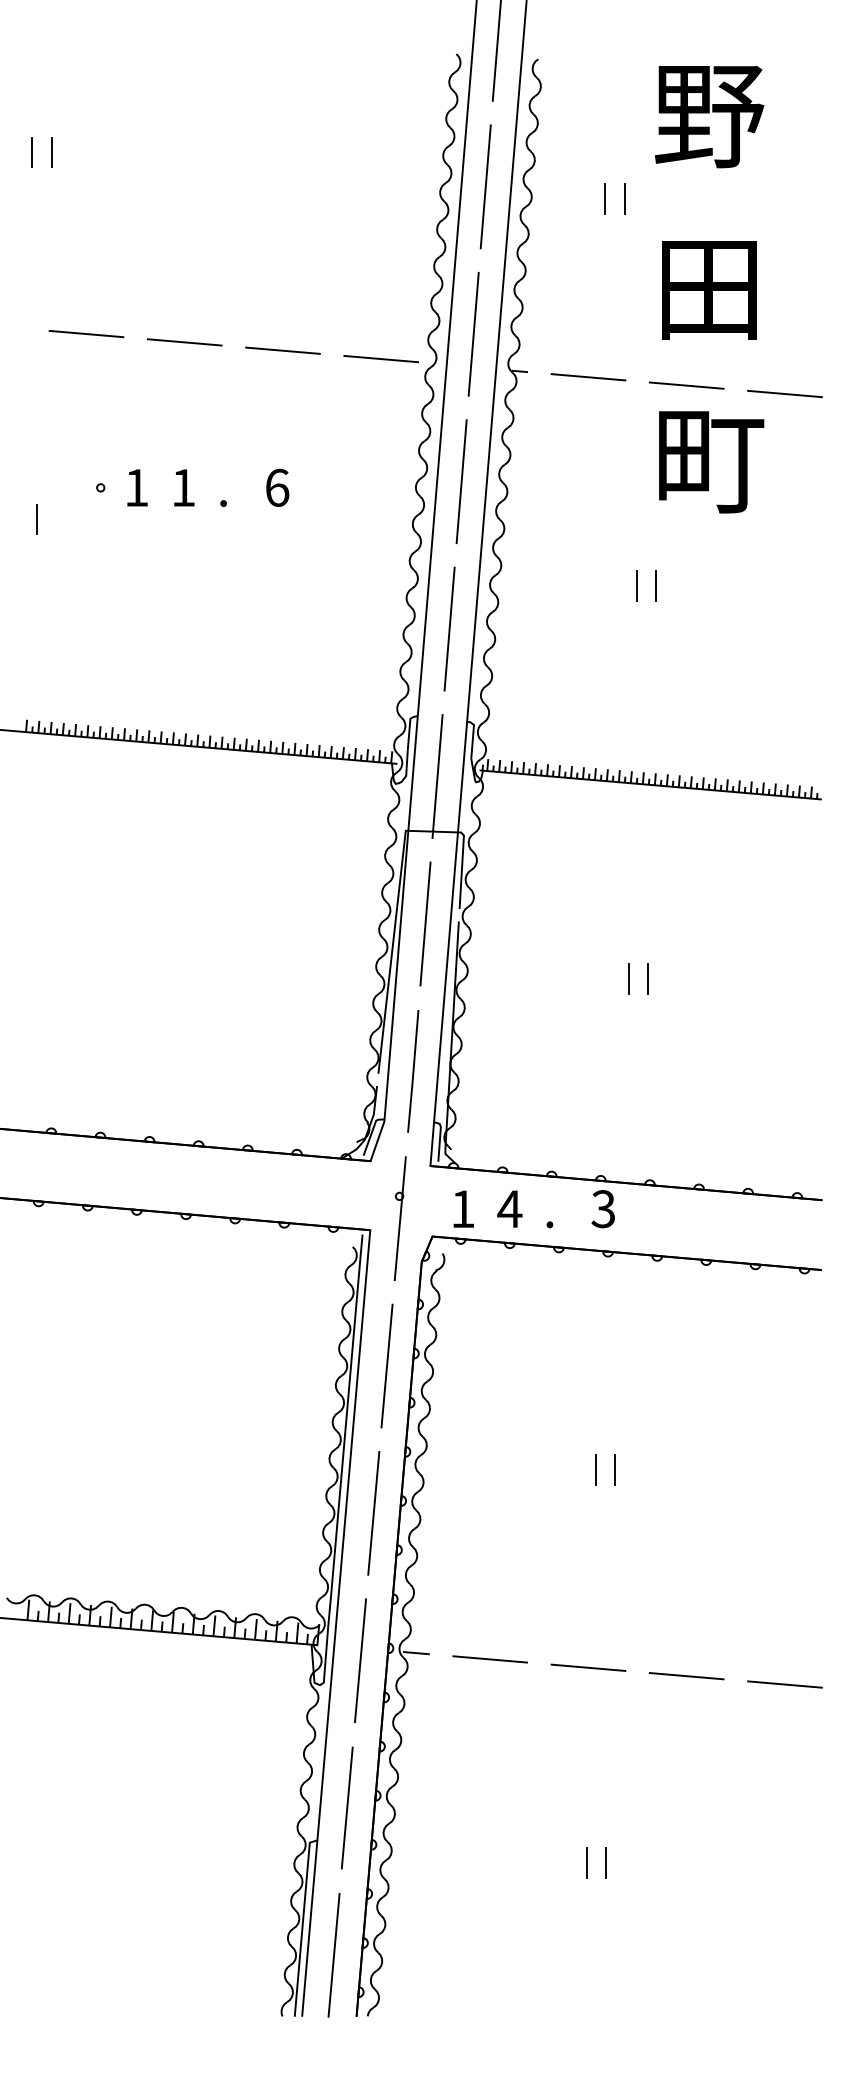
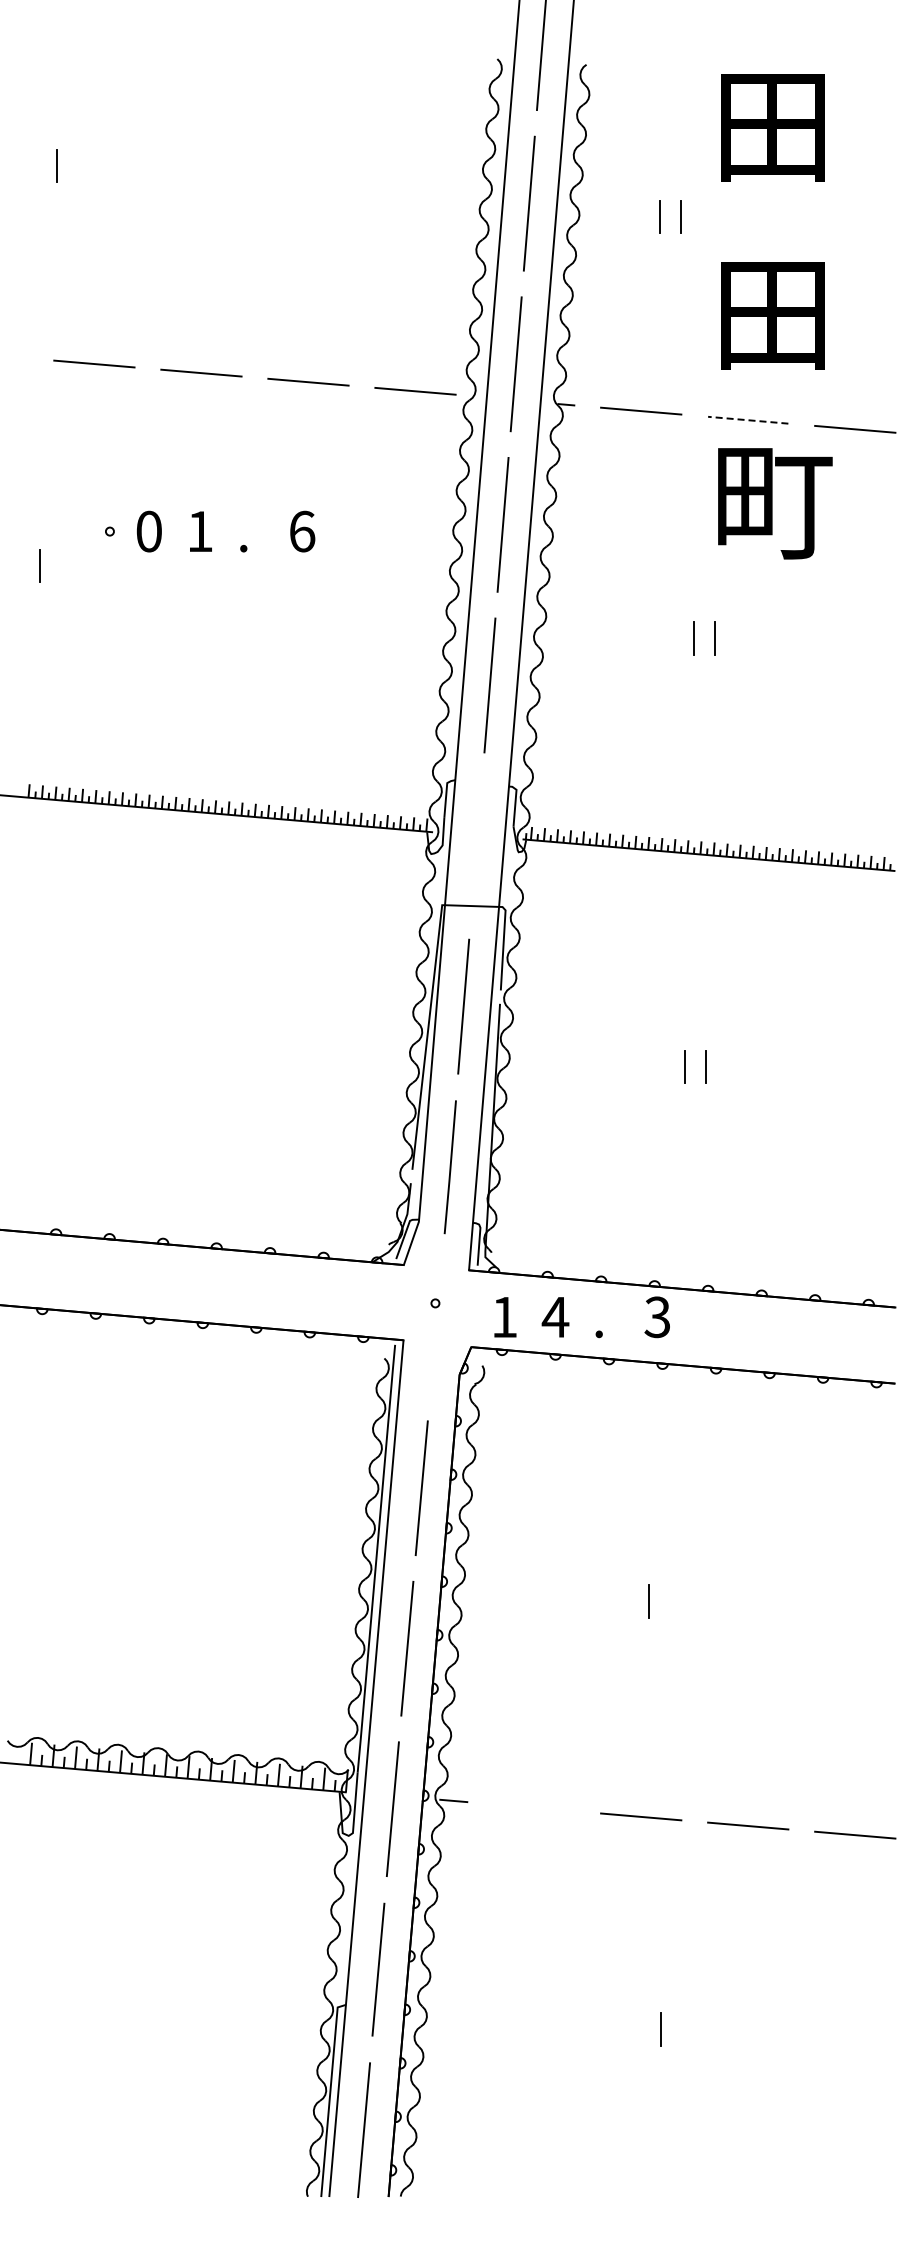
text: (708, 116) -> (772, 127), 野 -> 田
line: (32, 152) -> (35, 166), removed
line: (686, 385) -> (747, 420), solid -> dashed
text: (136, 487) -> (148, 531), 1 -> 0
line: (437, 776) -> (476, 846), removed
line: (400, 1218) -> (436, 1327), removed
line: (615, 1470) -> (670, 1601), removed
line: (490, 1659) -> (534, 1807), removed
line: (585, 1862) -> (638, 2029), removed

